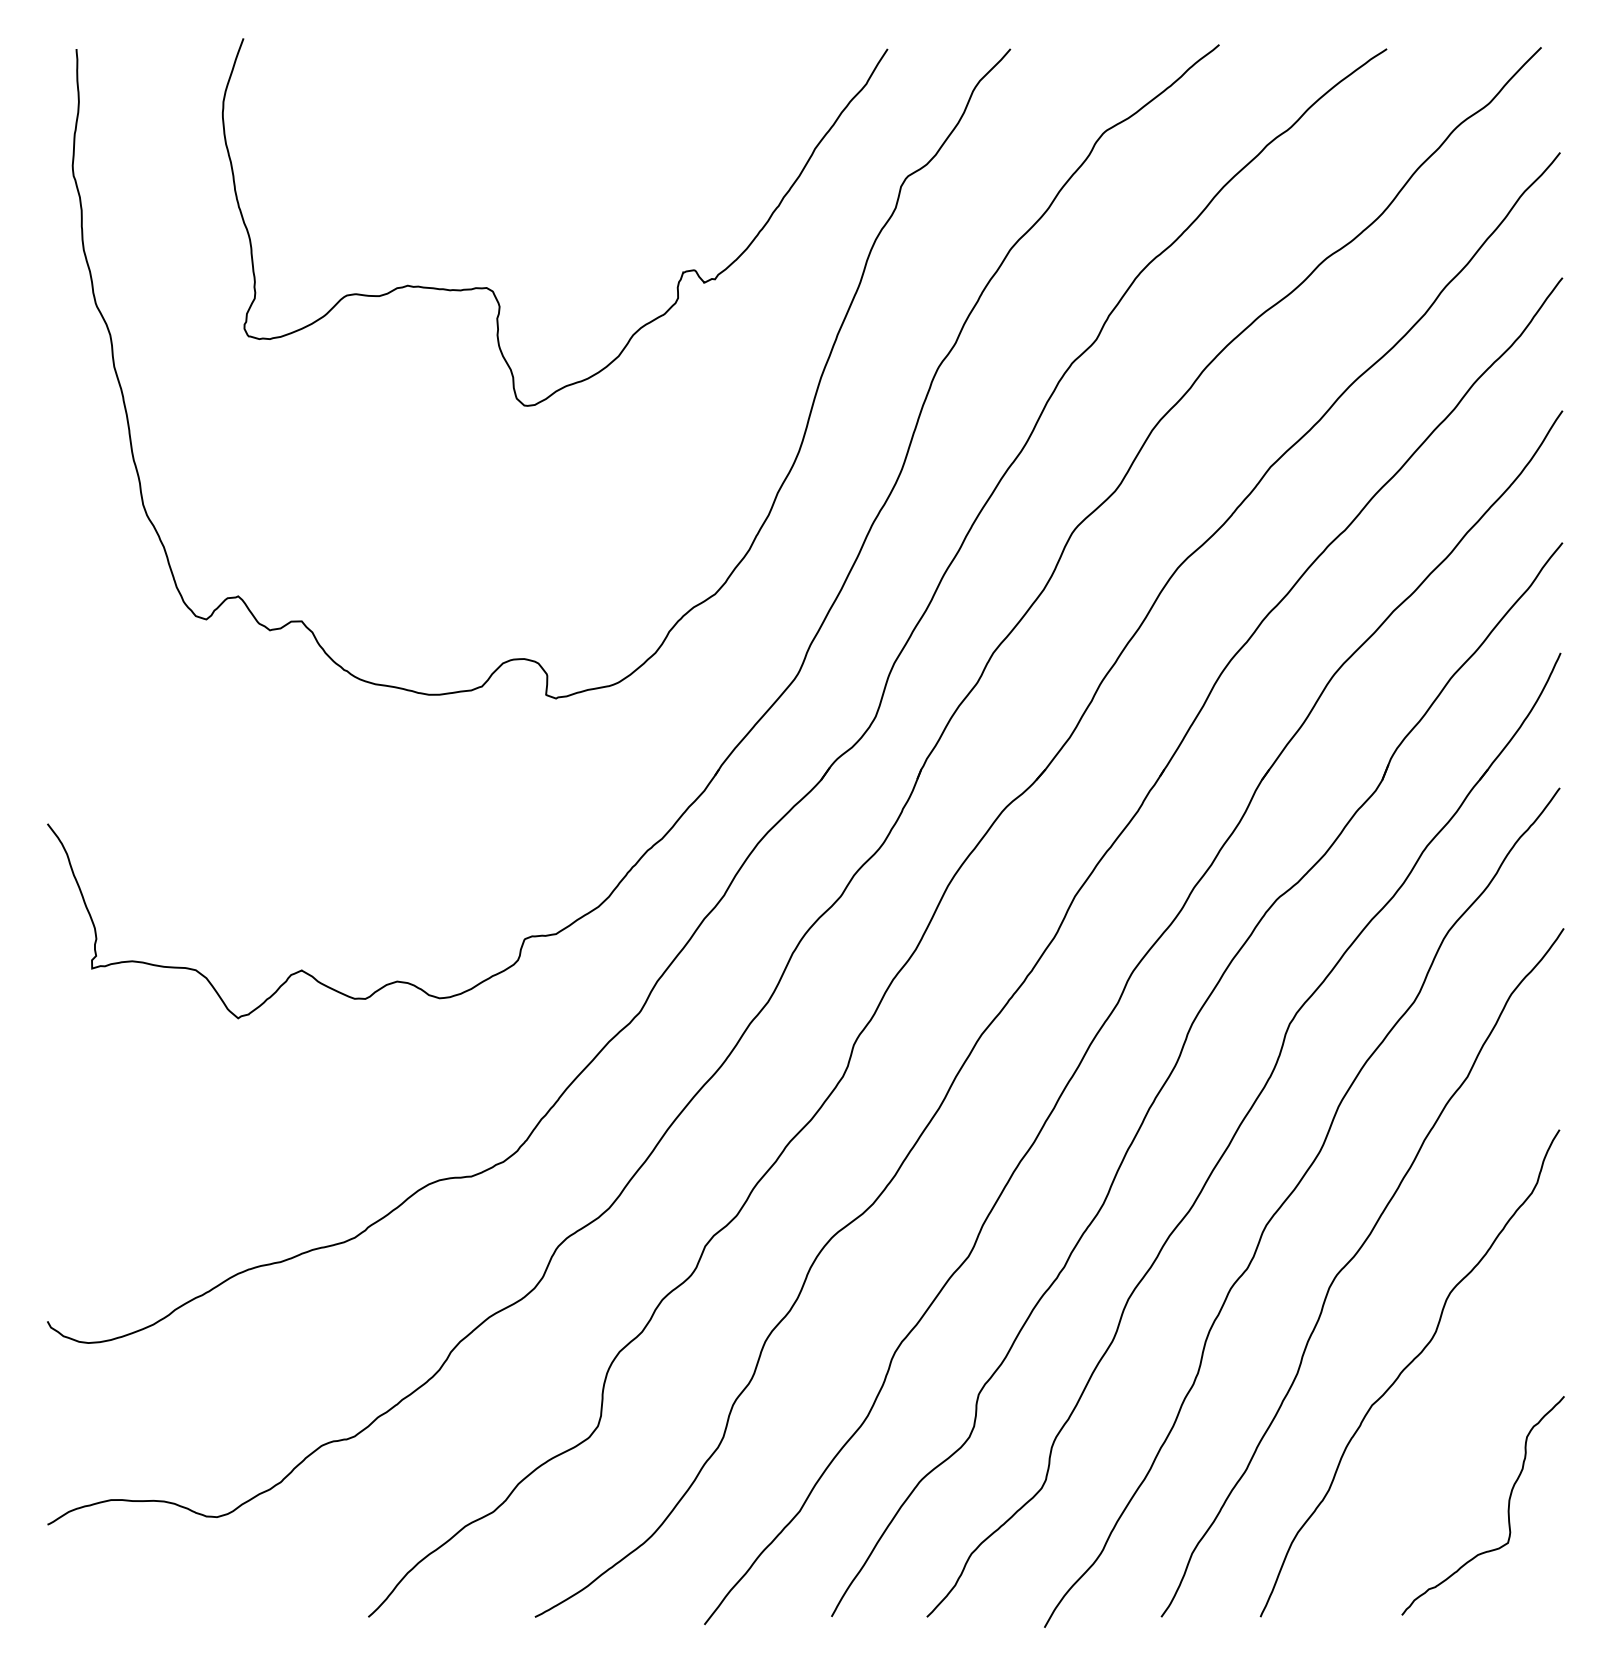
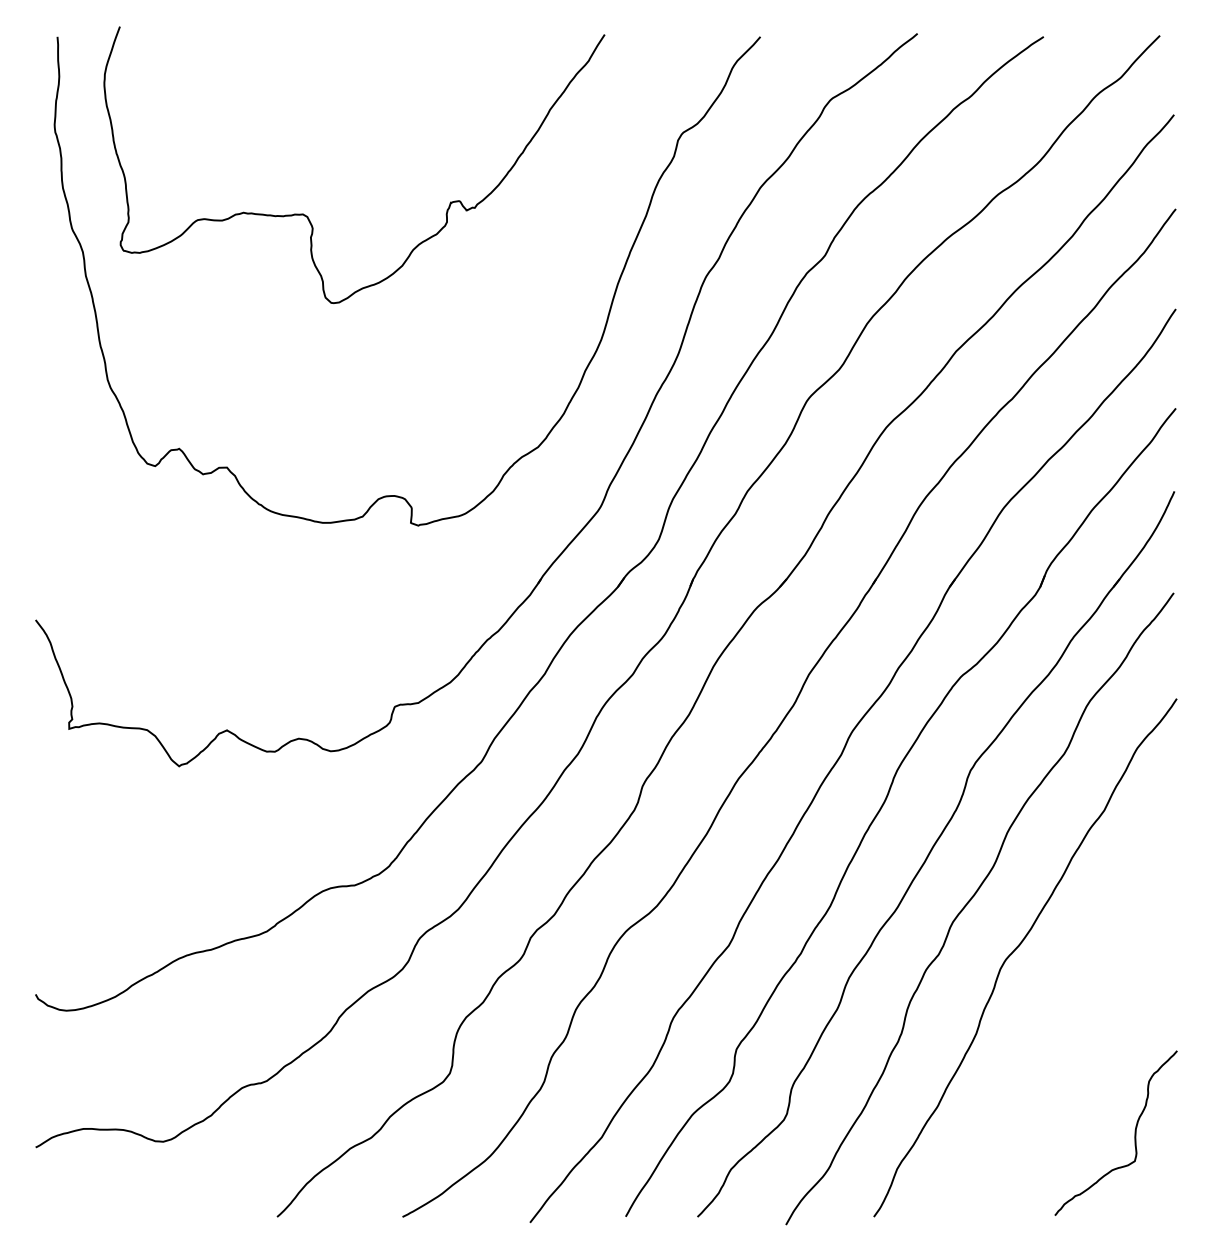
curve: (493, 290) -> (308, 216), moved
curve: (1405, 1369) -> (1057, 1030), removed

